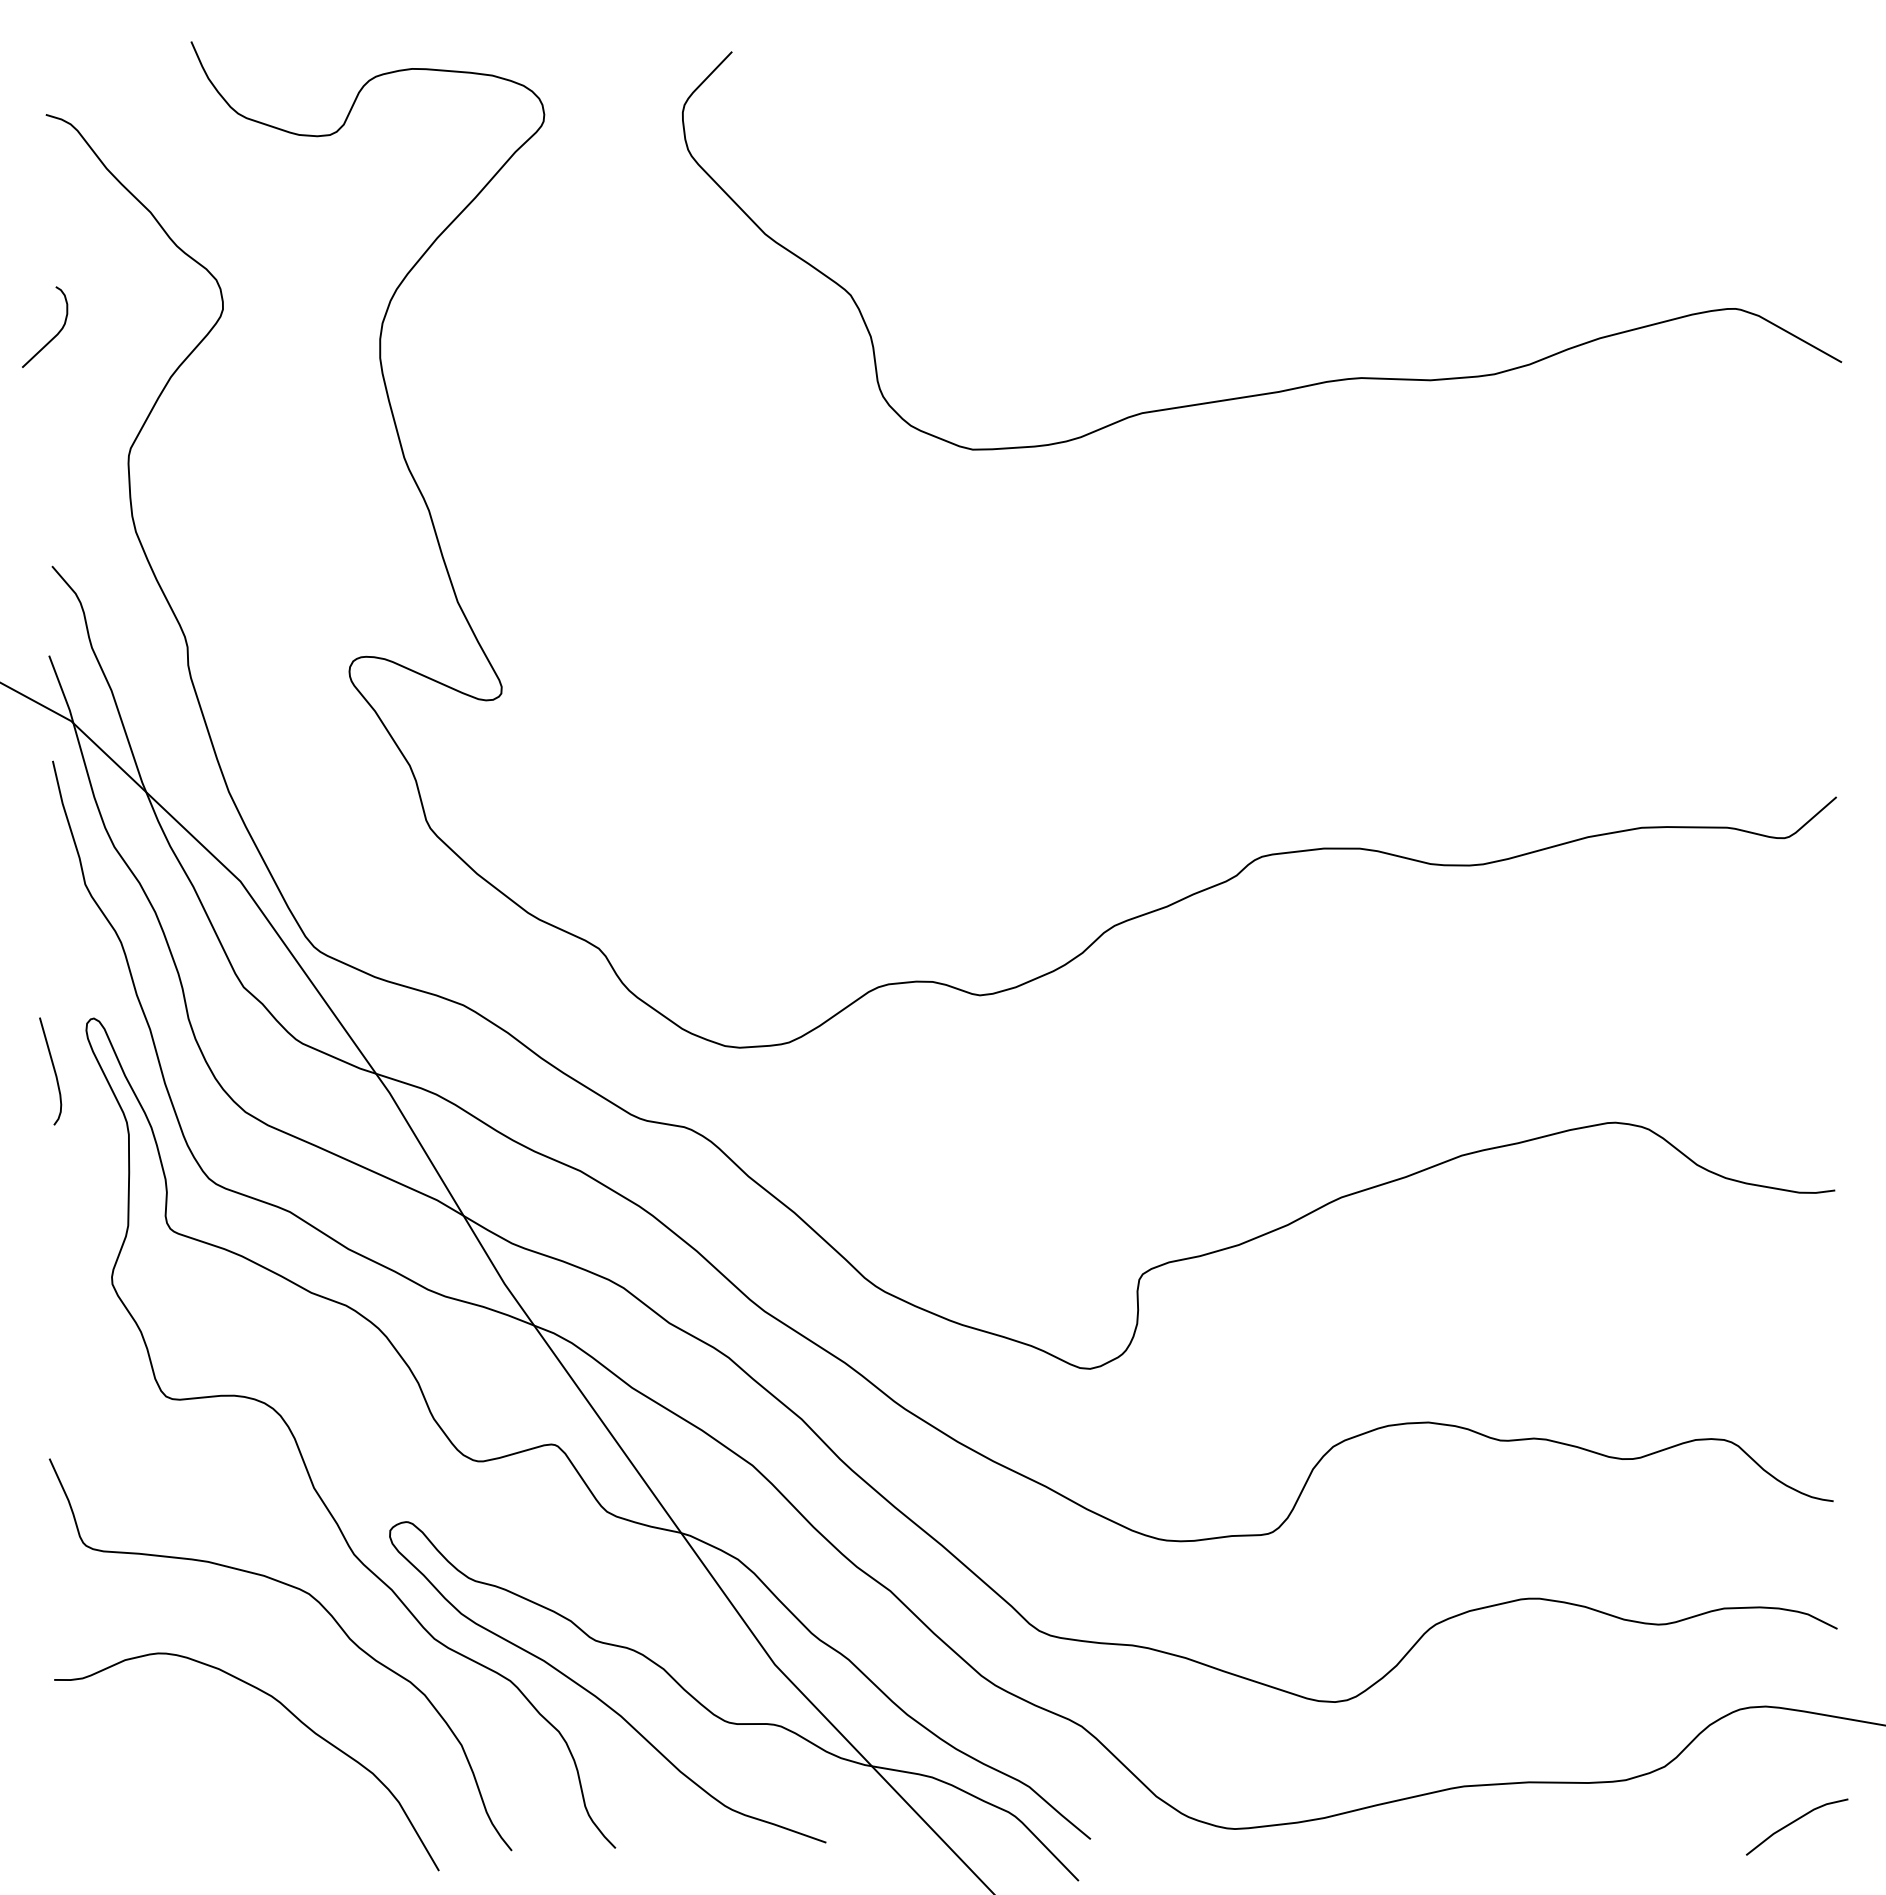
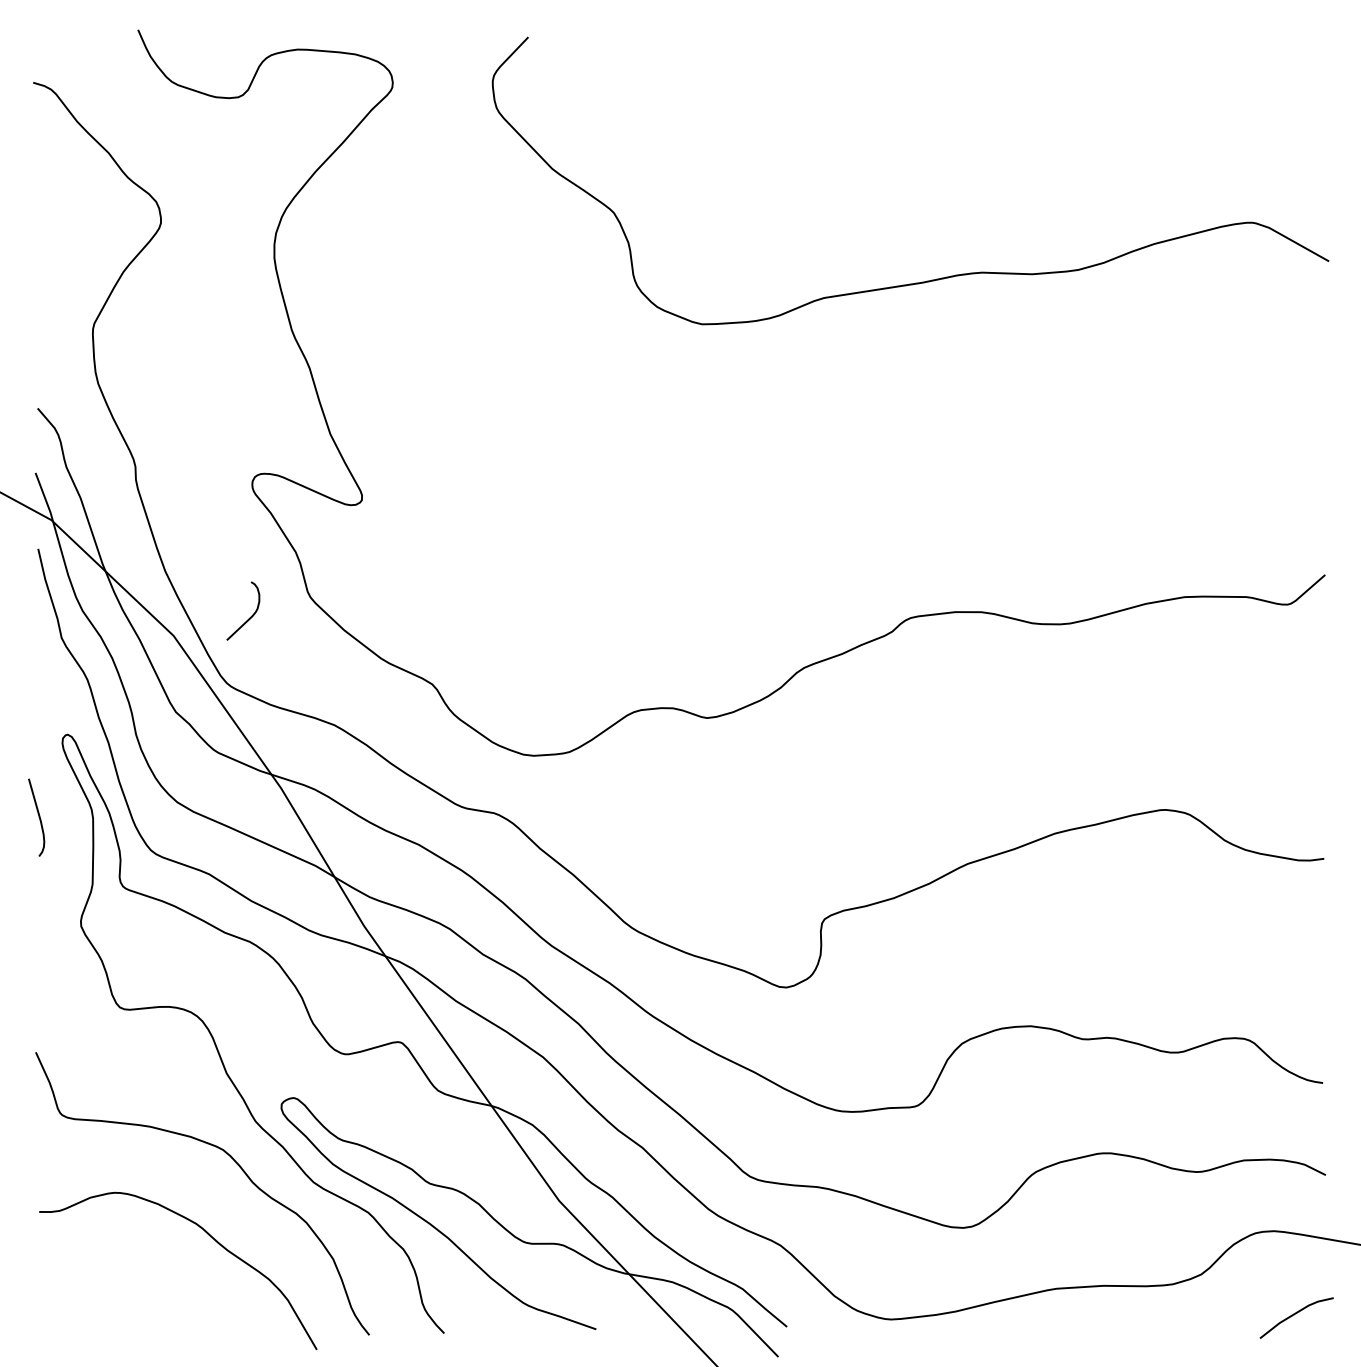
curve: (53, 336) -> (249, 617), moved
curve: (53, 1070) -> (38, 816), moved

